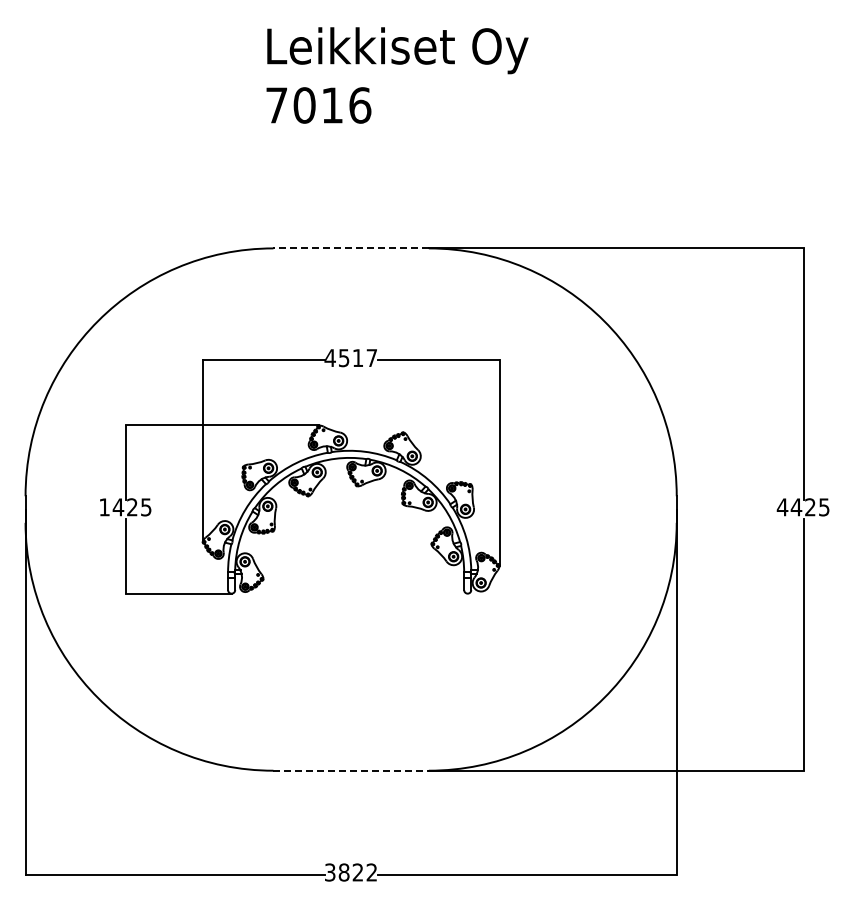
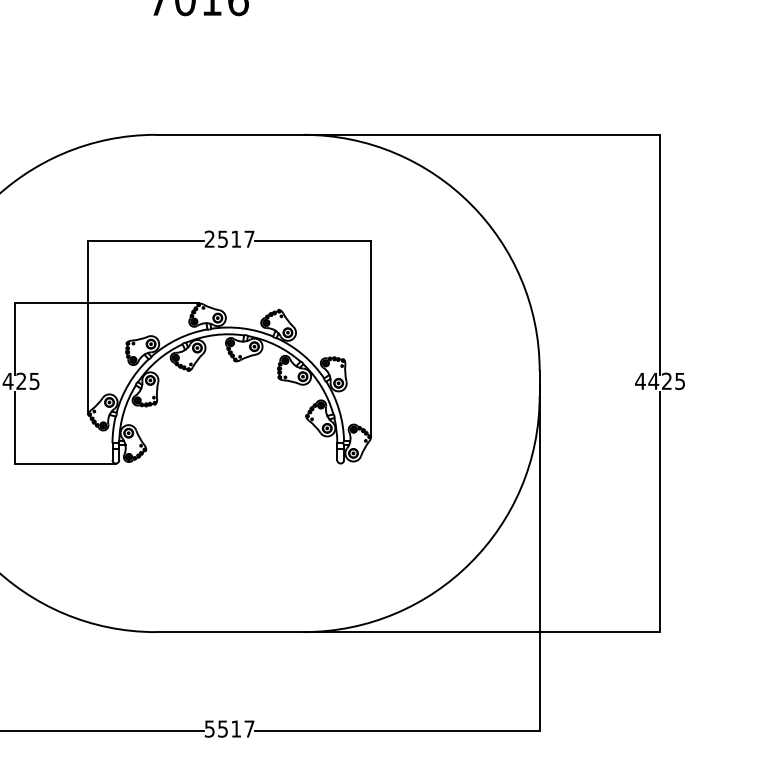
line: (351, 248) -> (230, 134), dashed -> solid
text: (329, 357) -> (209, 238), 4517 -> 2517
line: (351, 770) -> (230, 631), dashed -> solid
text: (350, 872) -> (229, 729), 3822 -> 5517

